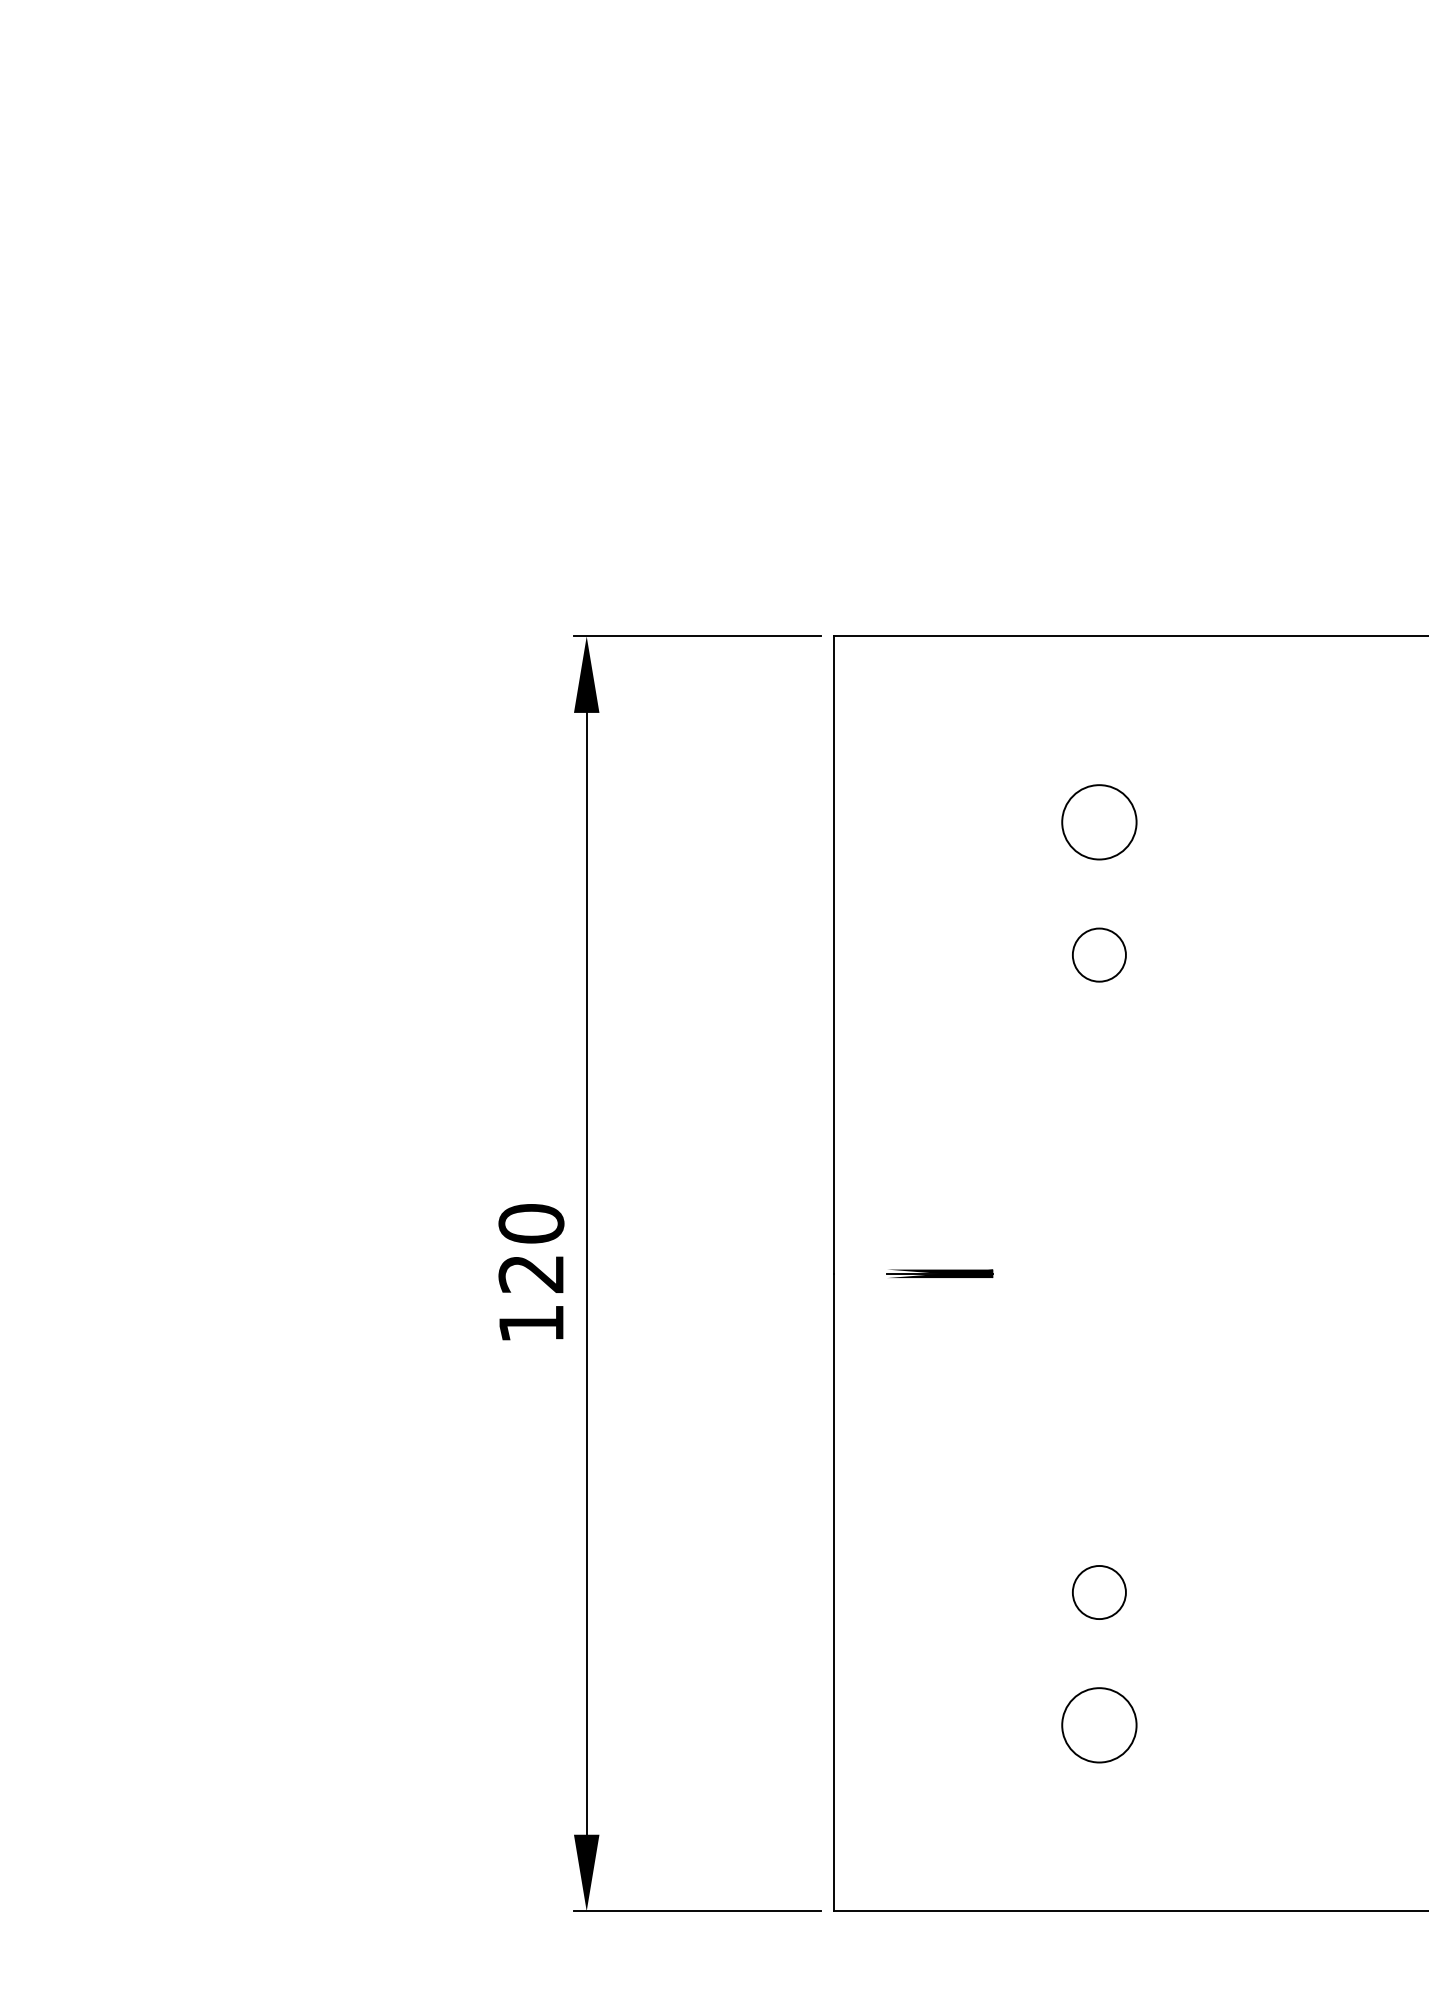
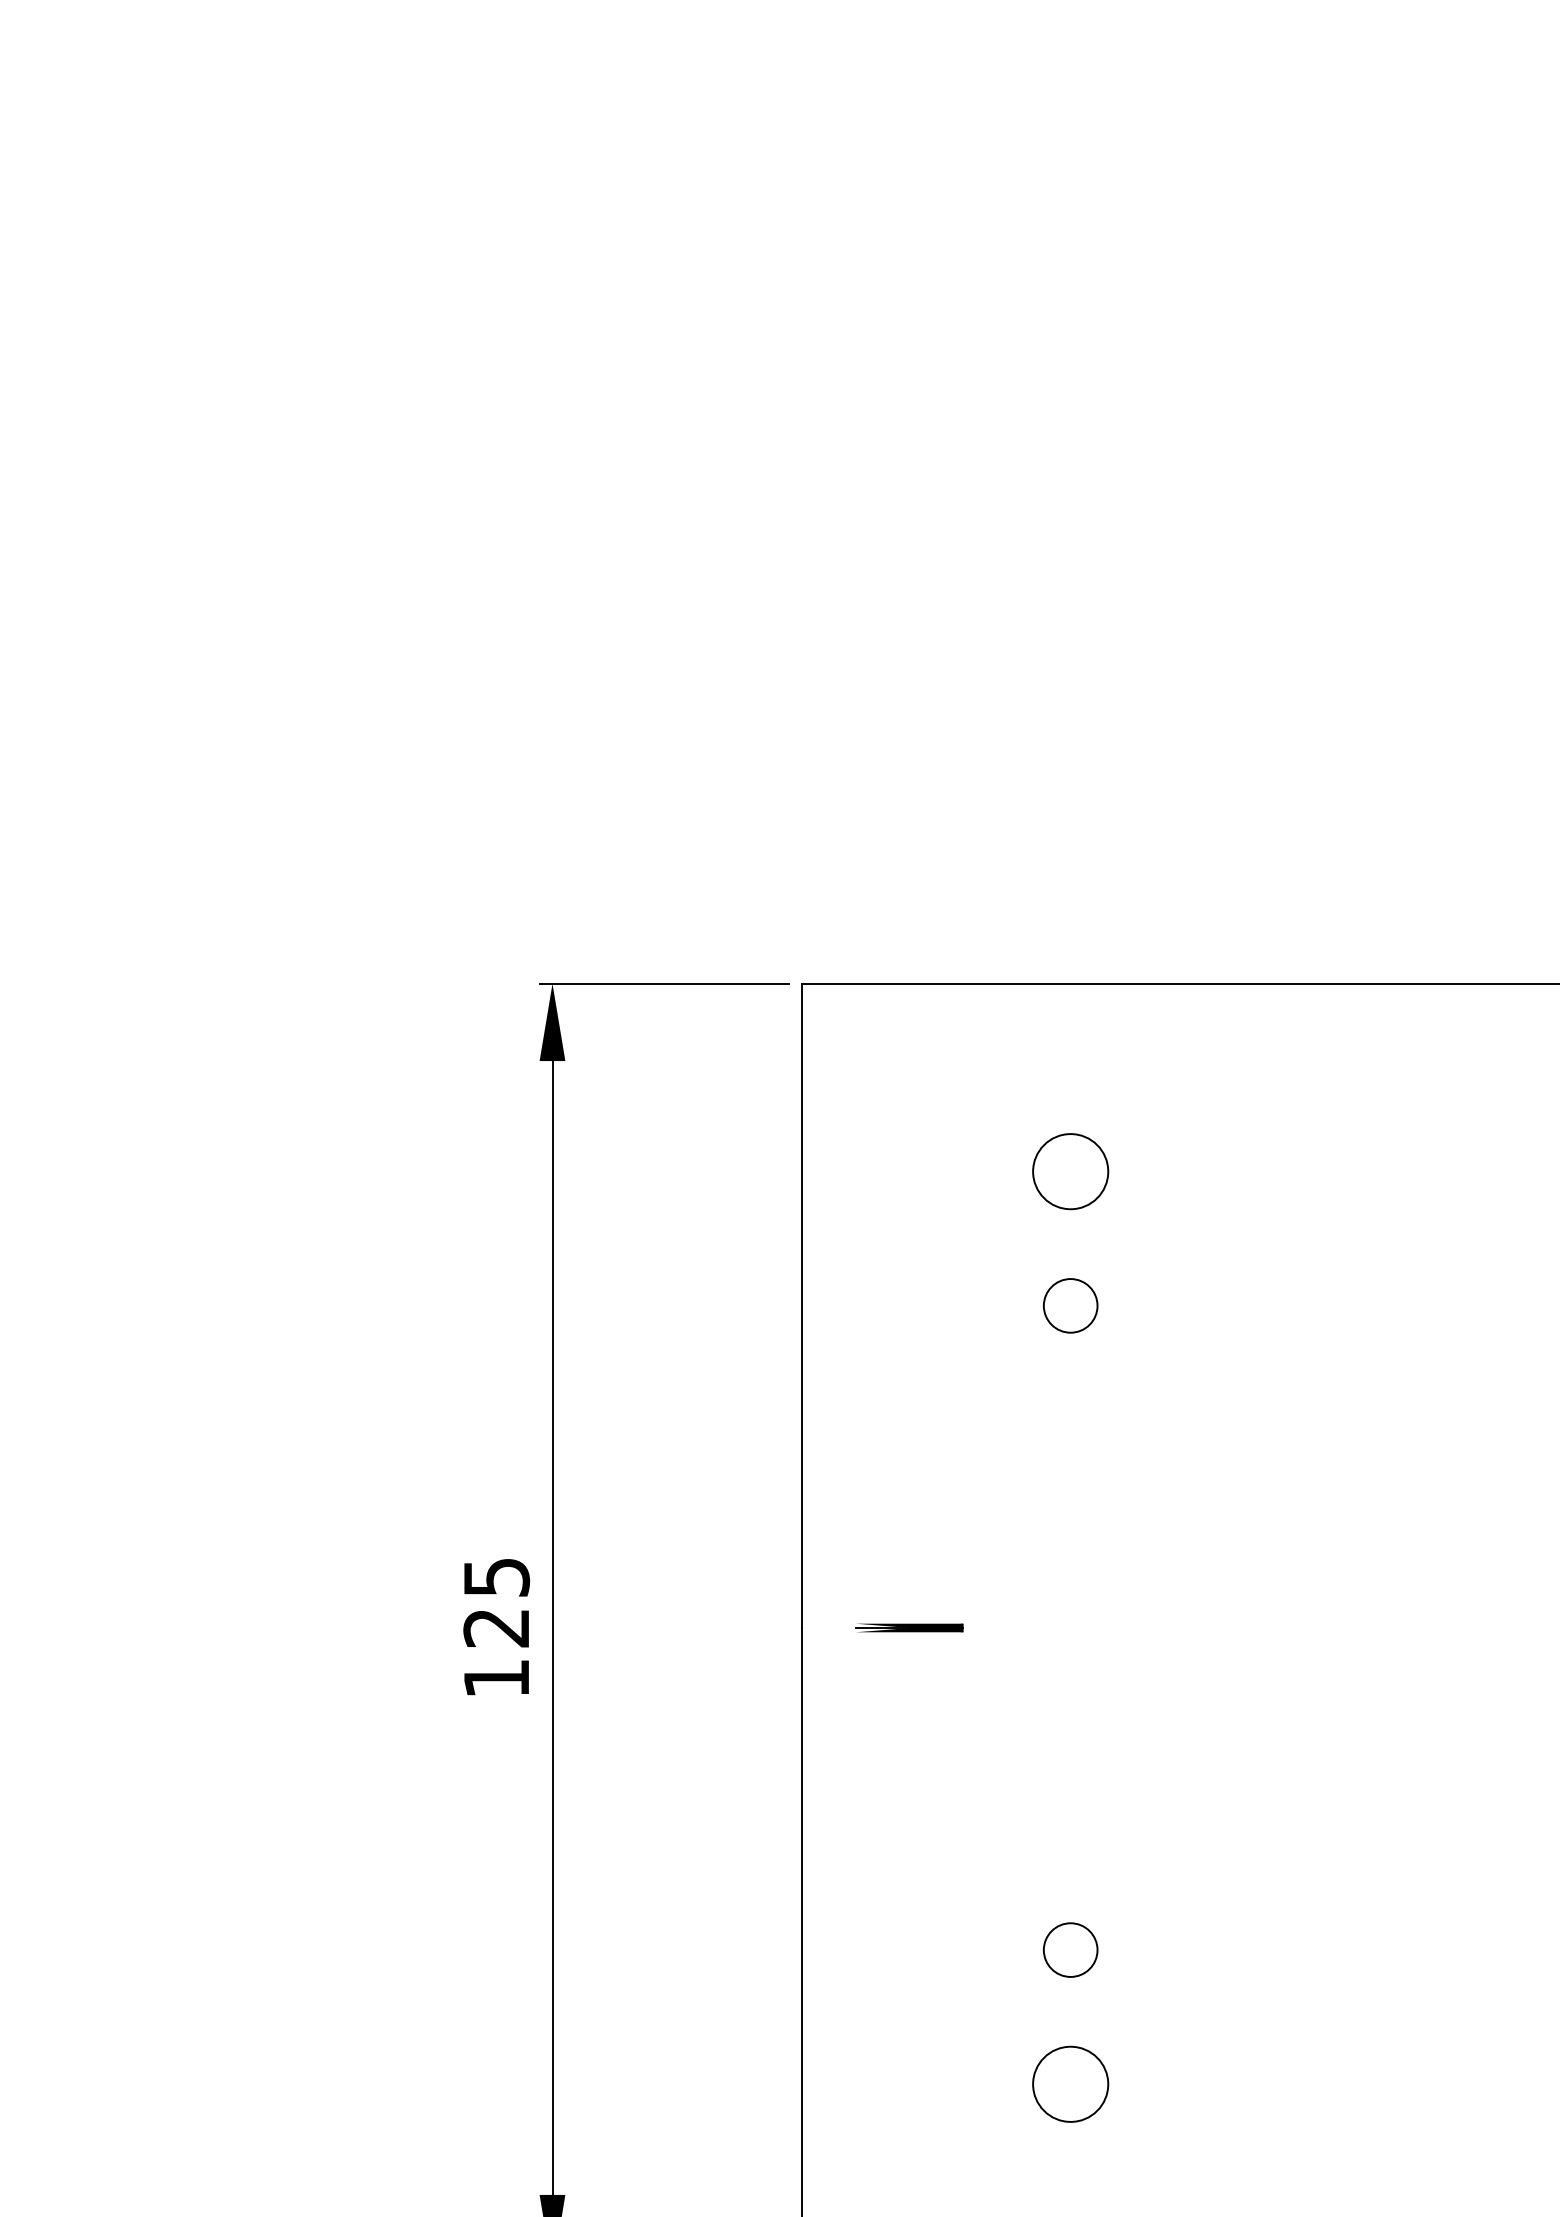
text: (531, 1223) -> (496, 1577), 120 -> 125

